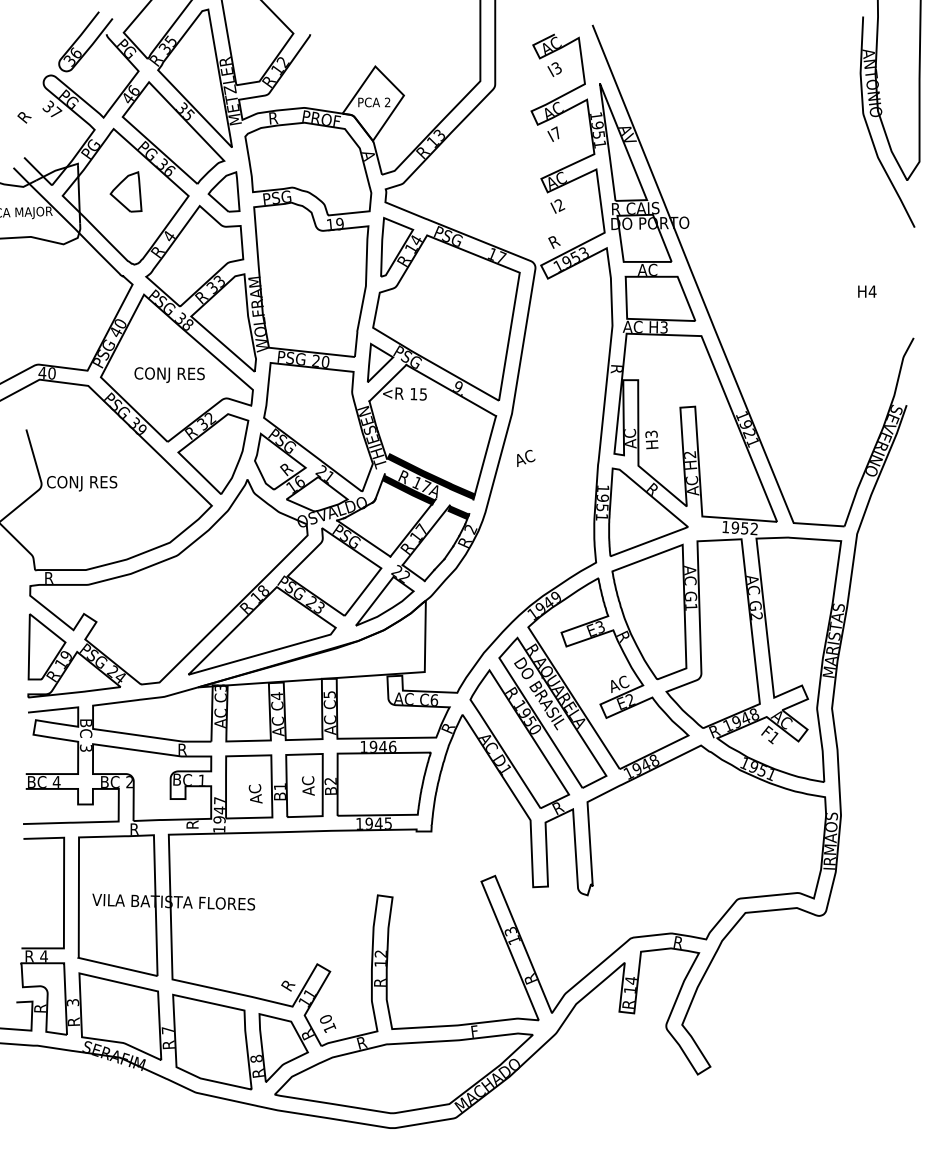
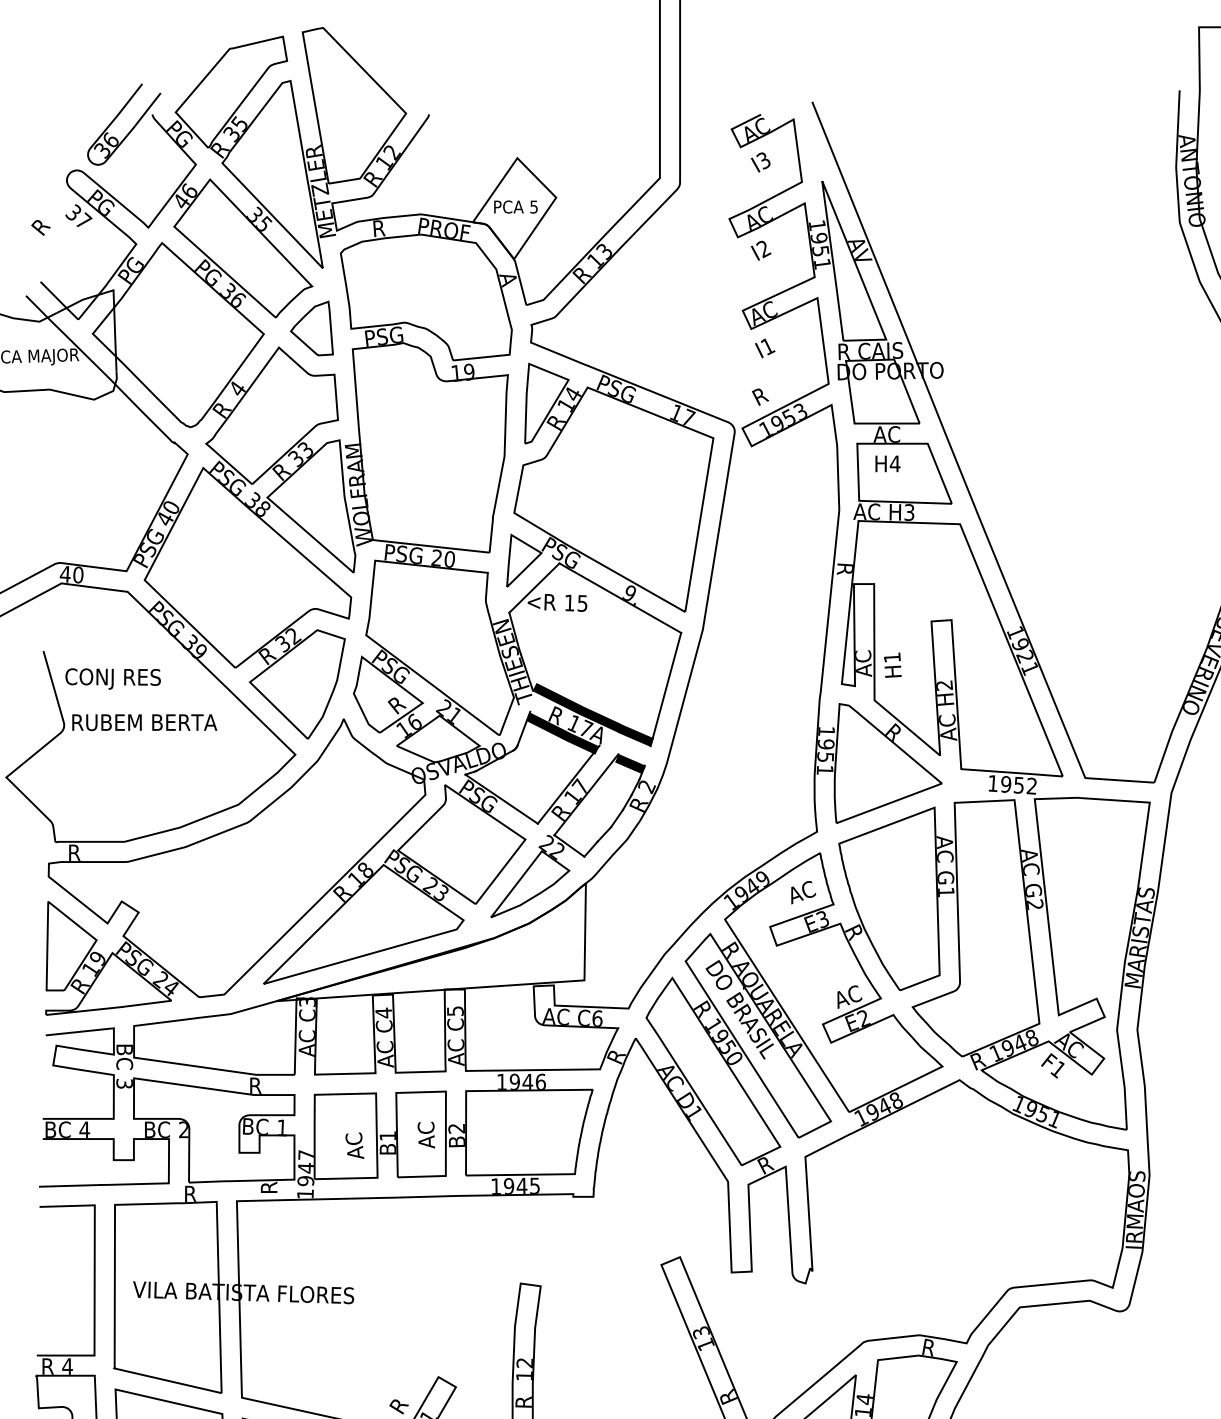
text: (387, 102) -> (533, 207), 2 -> 5
text: (556, 133) -> (763, 249), I7 -> I2
part: (125, 191) -> (178, 327), removed
text: (559, 205) -> (767, 346), I2 -> I1
text: (867, 291) -> (888, 463), moved
text: (169, 374) -> (112, 678), moved
text: (651, 433) -> (892, 656), H3 -> H1
text: (526, 457) -> (804, 891), moved
text: (100, 483) -> (144, 724), CONJ RES -> RUBEM BERTA

